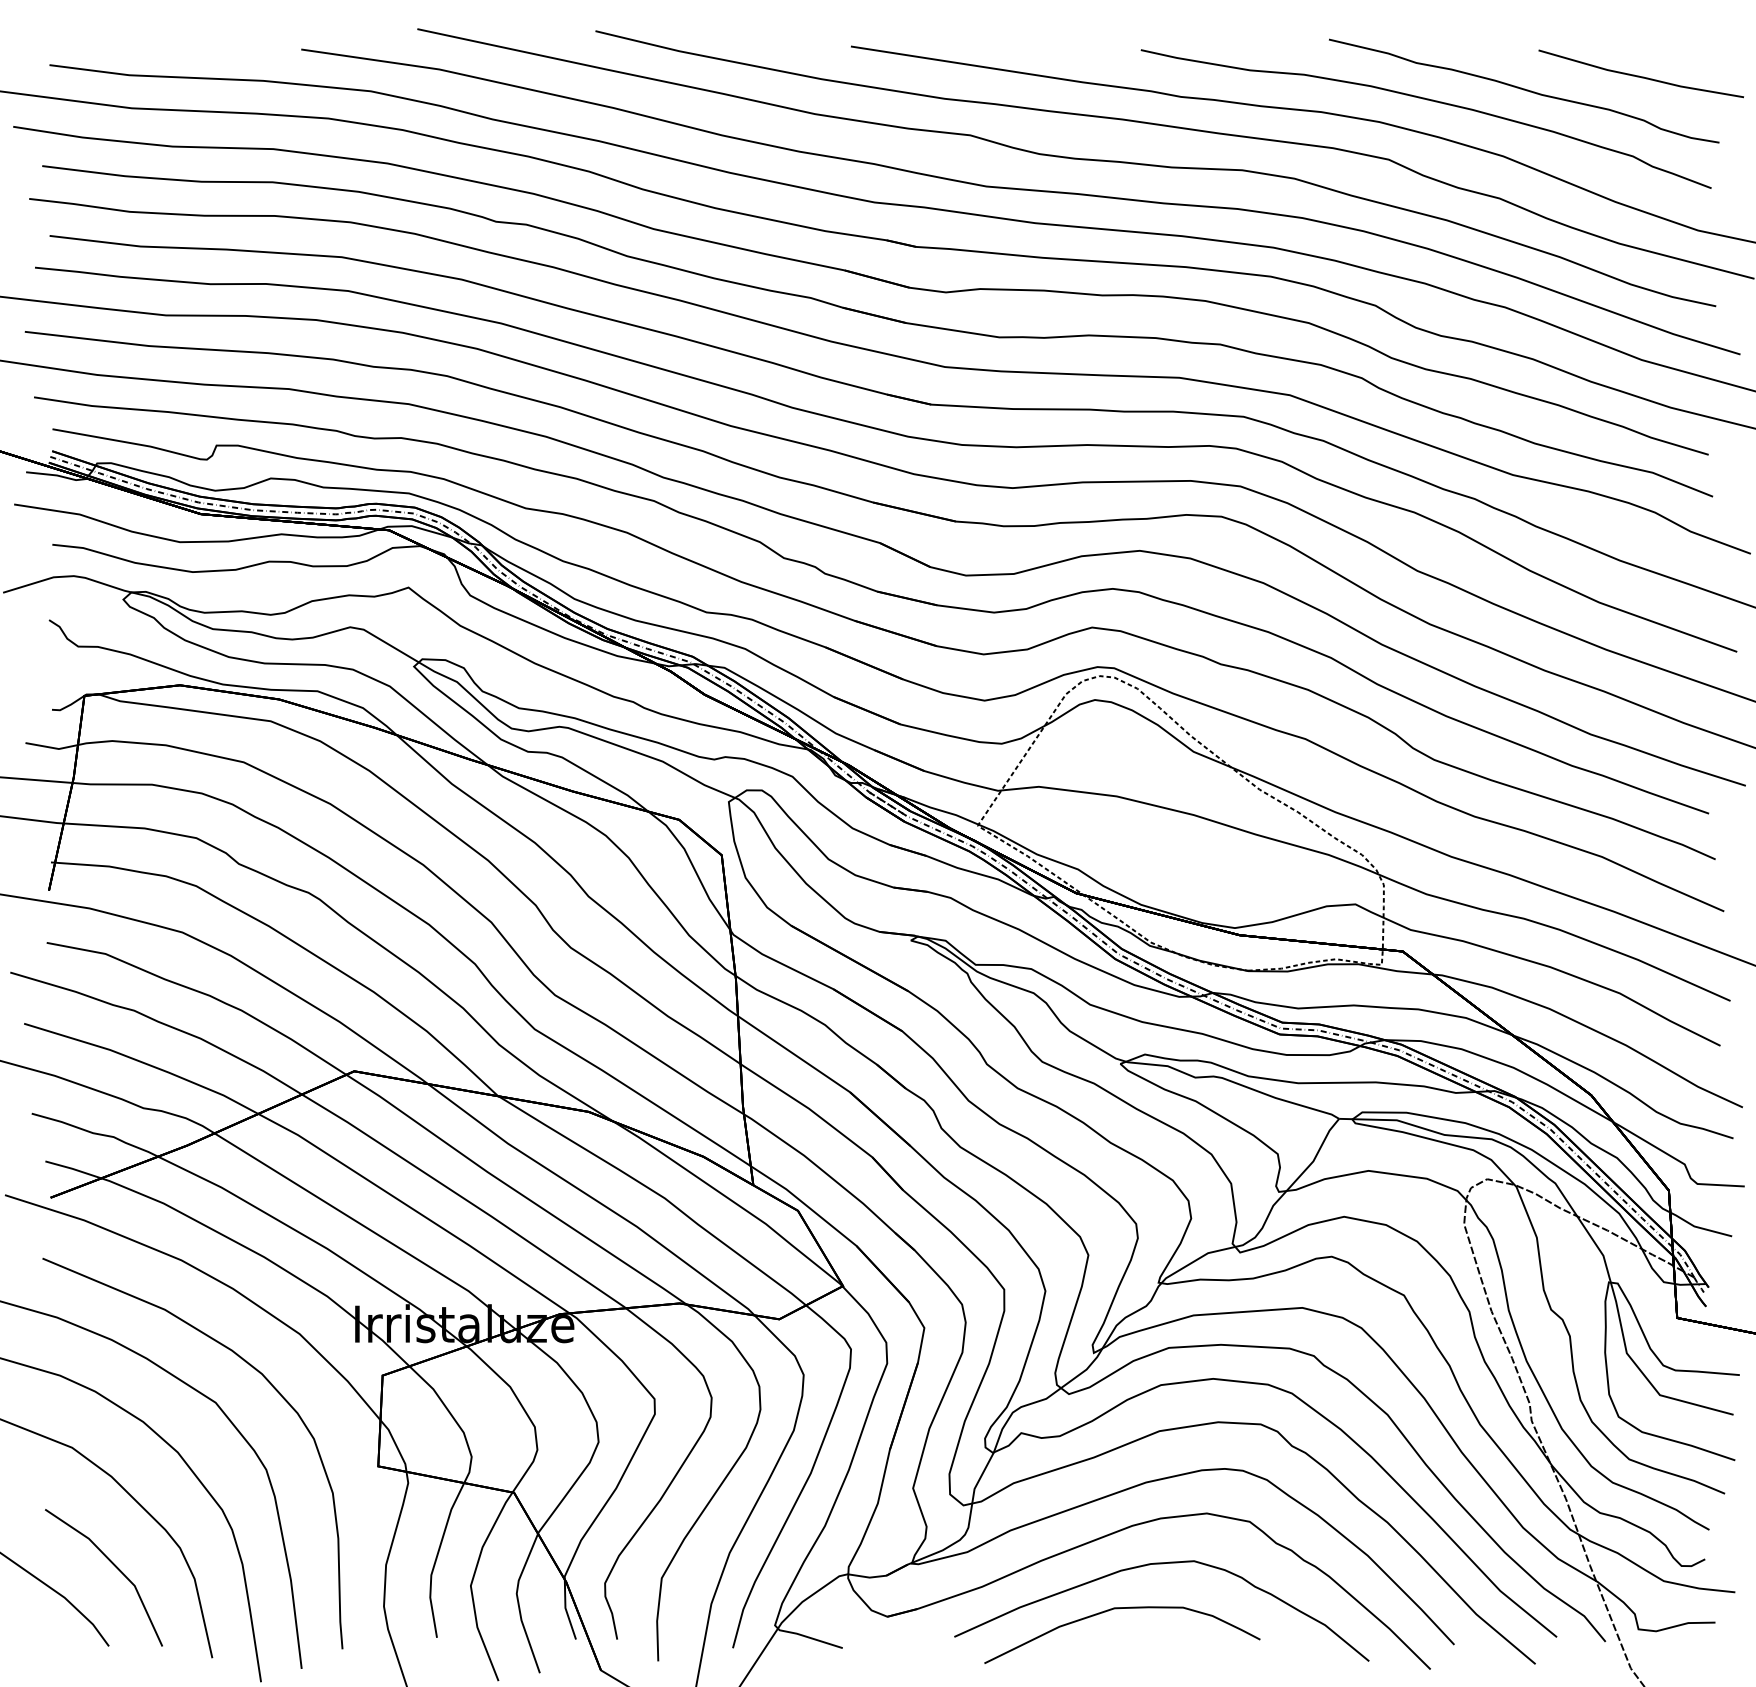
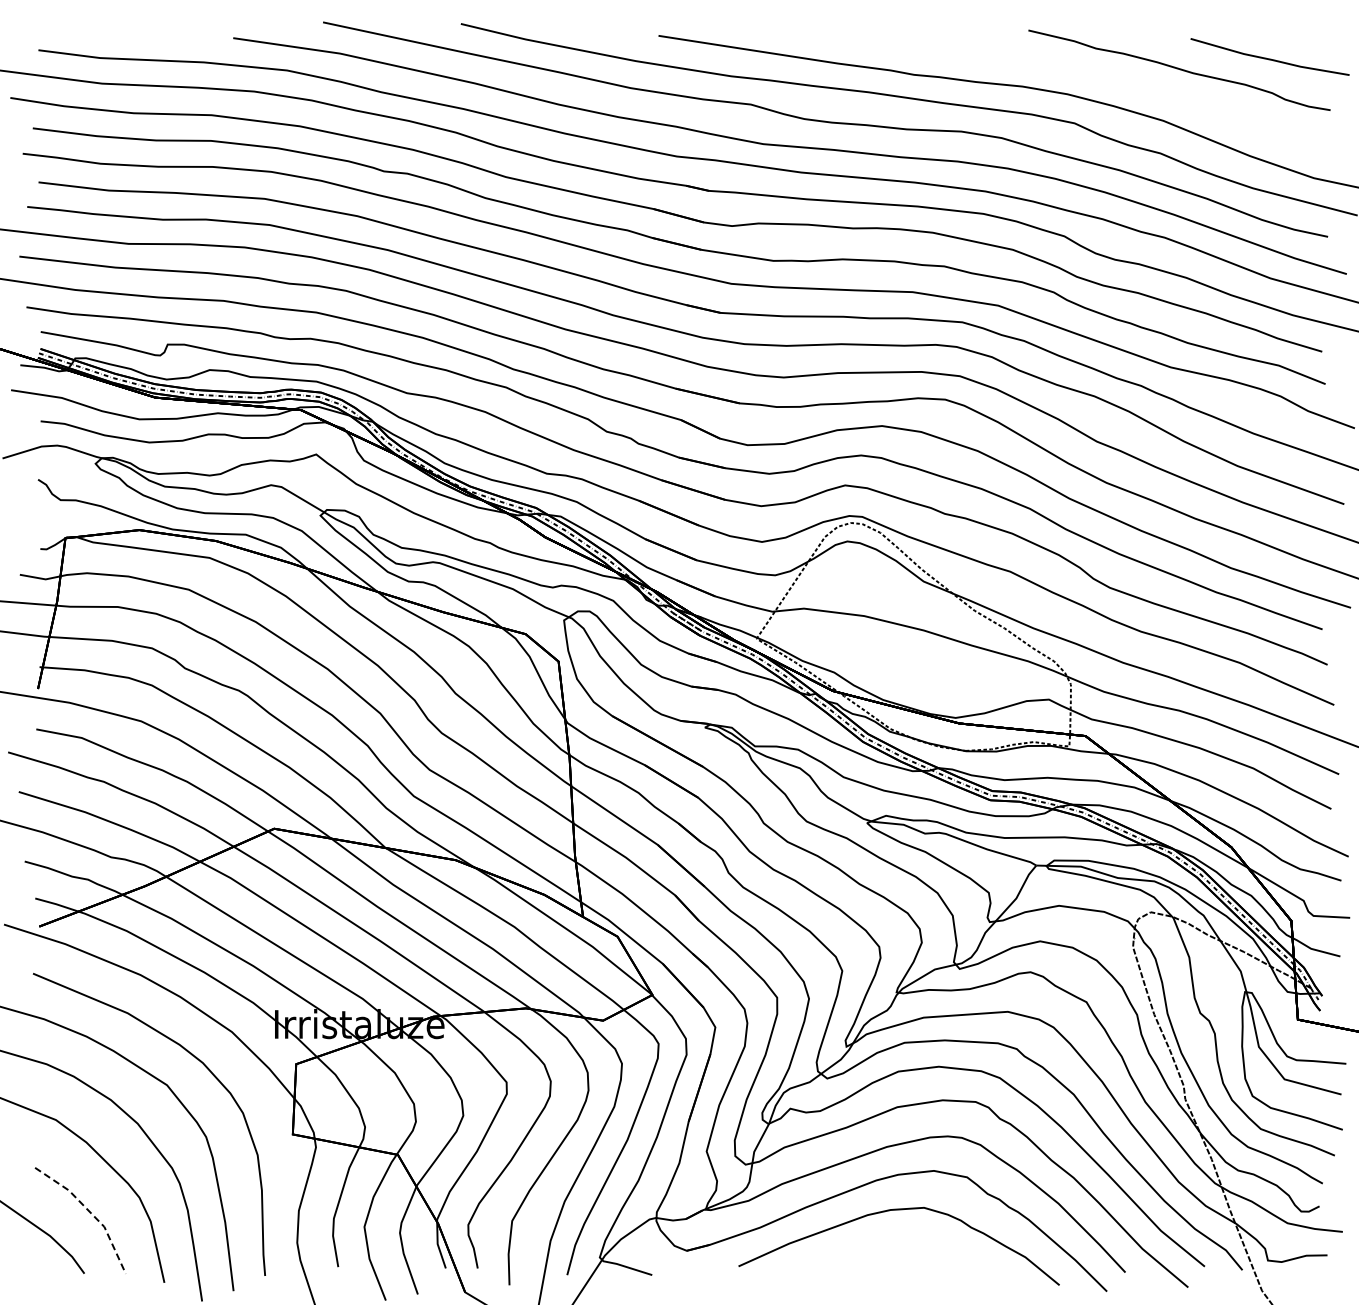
curve: (1429, 101) -> (1106, 78), removed
line: (116, 1567) -> (90, 1212), solid -> dashed
curve: (1118, 1609) -> (865, 1245), removed

